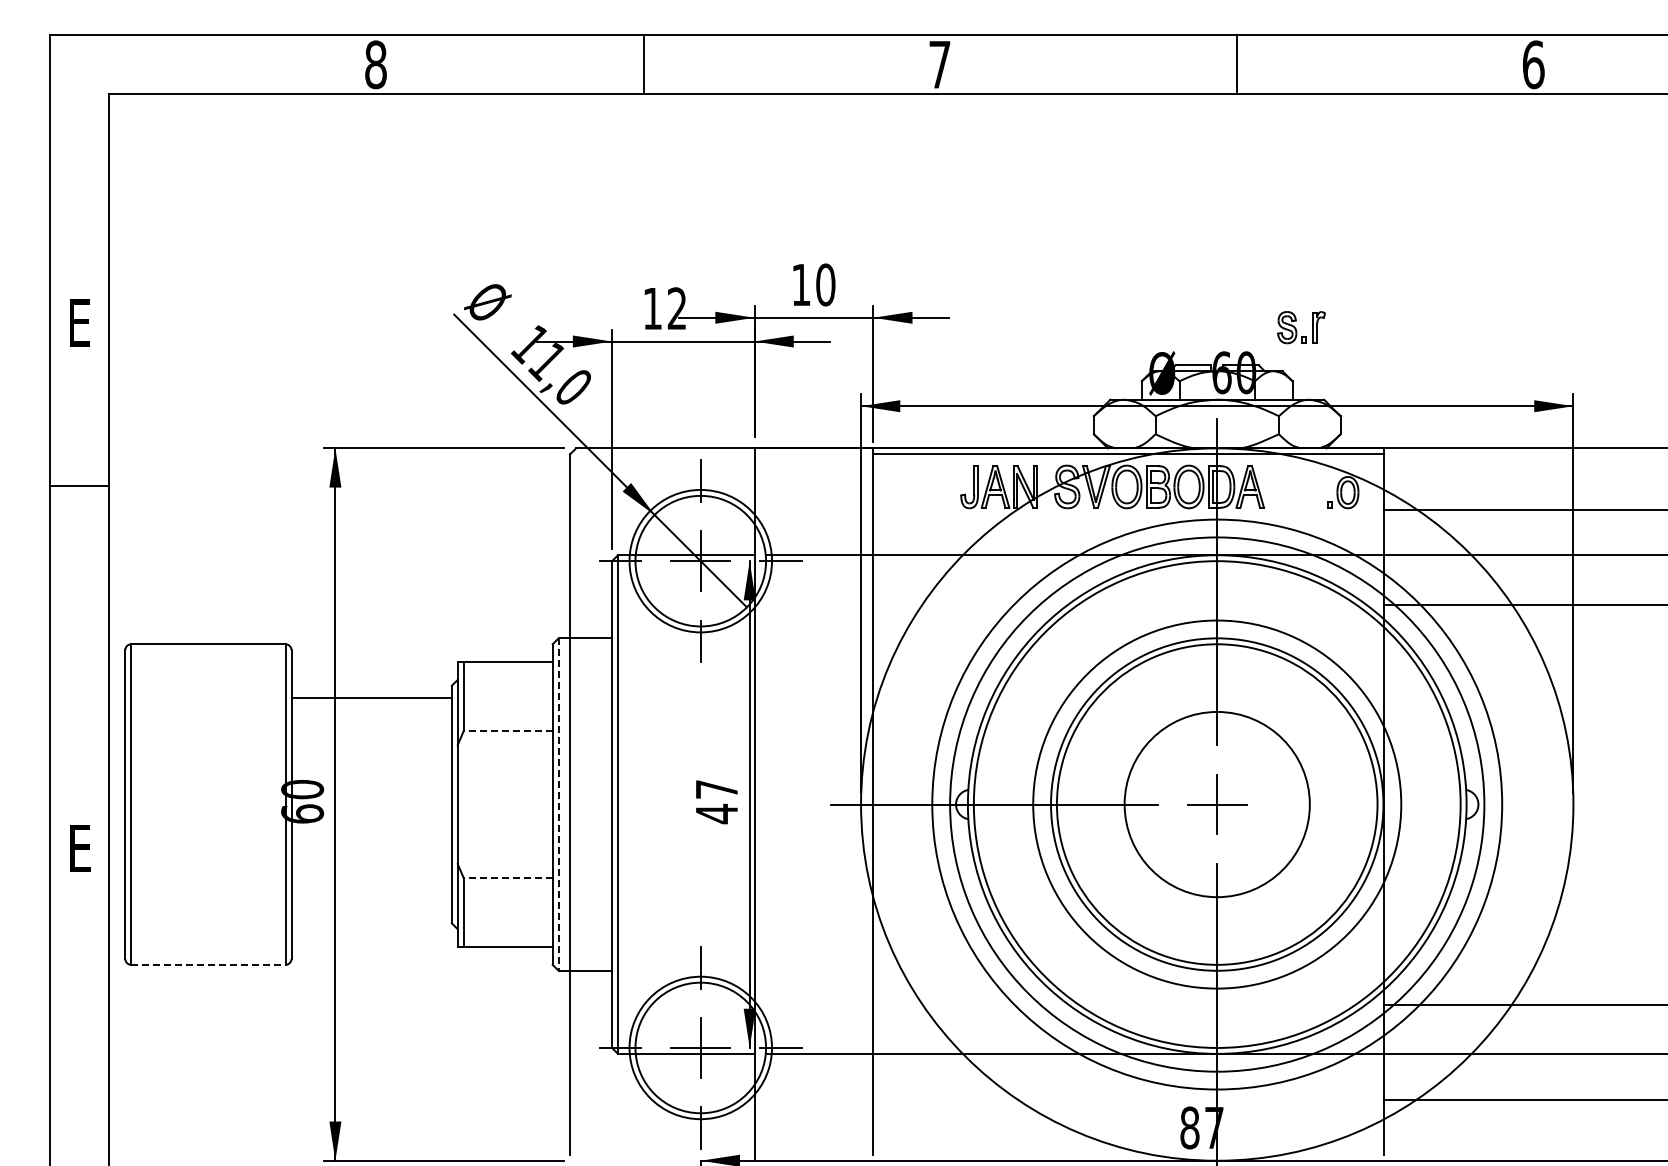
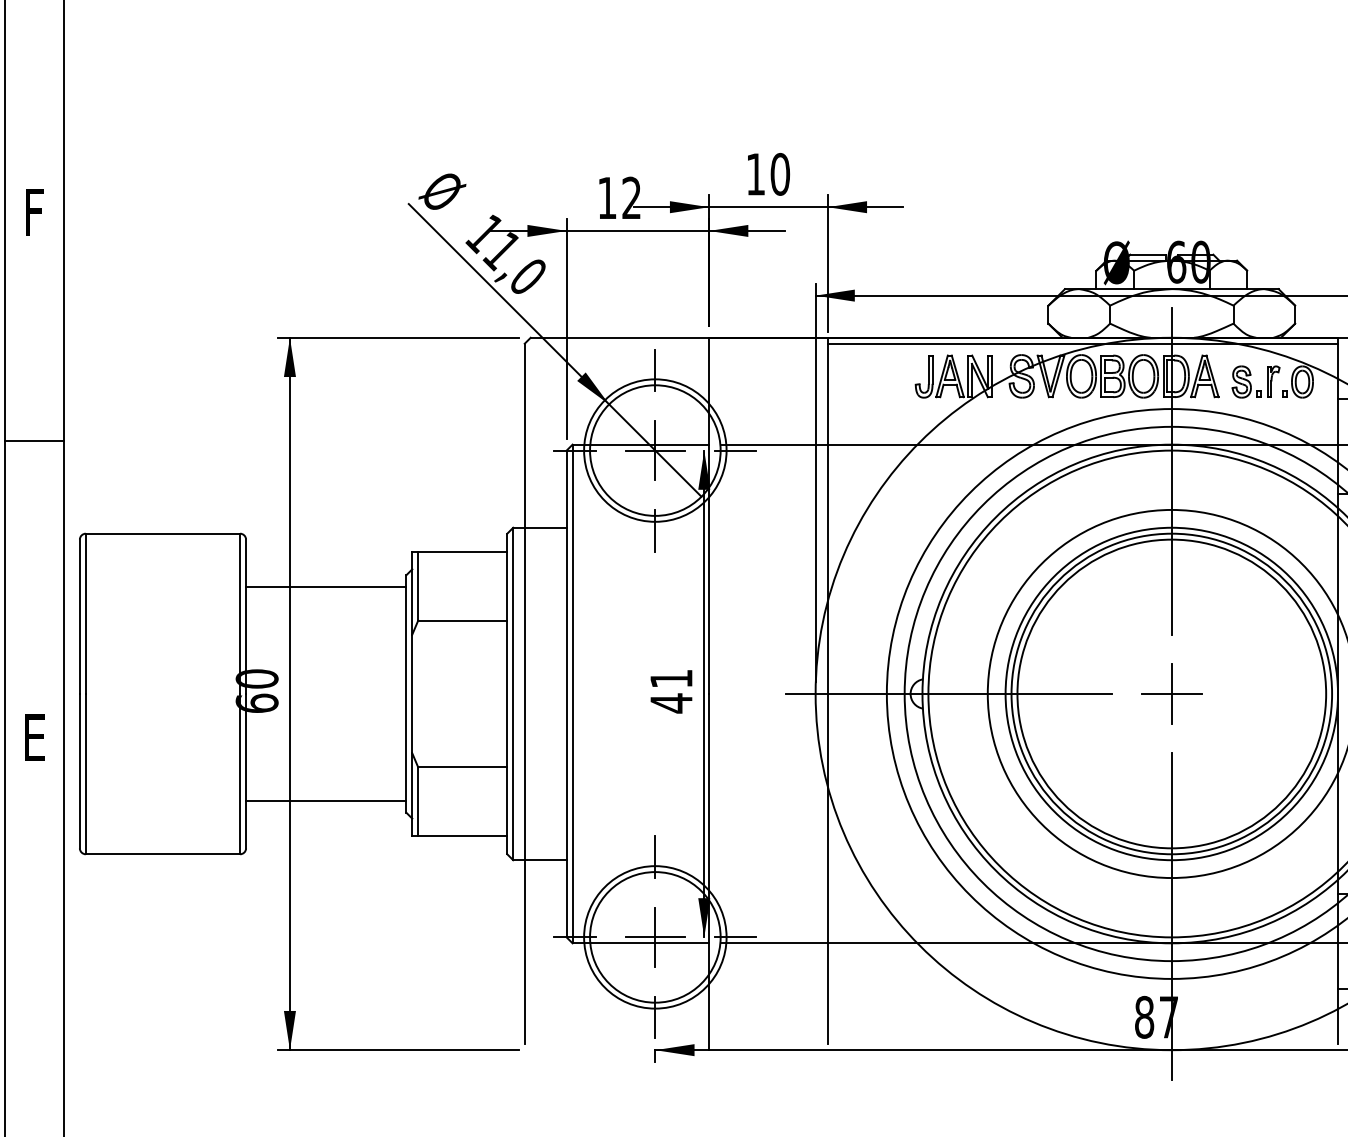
text: (79, 322) -> (34, 211), E -> F
part: (1301, 327) -> (1256, 381), moved
line: (79, 486) -> (34, 440), moved
line: (508, 731) -> (463, 620), dashed -> solid
text: (716, 789) -> (671, 678), 47 -> 41
circle: (1216, 804) -> (1171, 693), size x1.67
line: (558, 805) -> (513, 694), dashed -> solid
line: (508, 877) -> (463, 766), dashed -> solid
line: (371, 911) -> (326, 800), added
line: (208, 964) -> (163, 853), dashed -> solid

